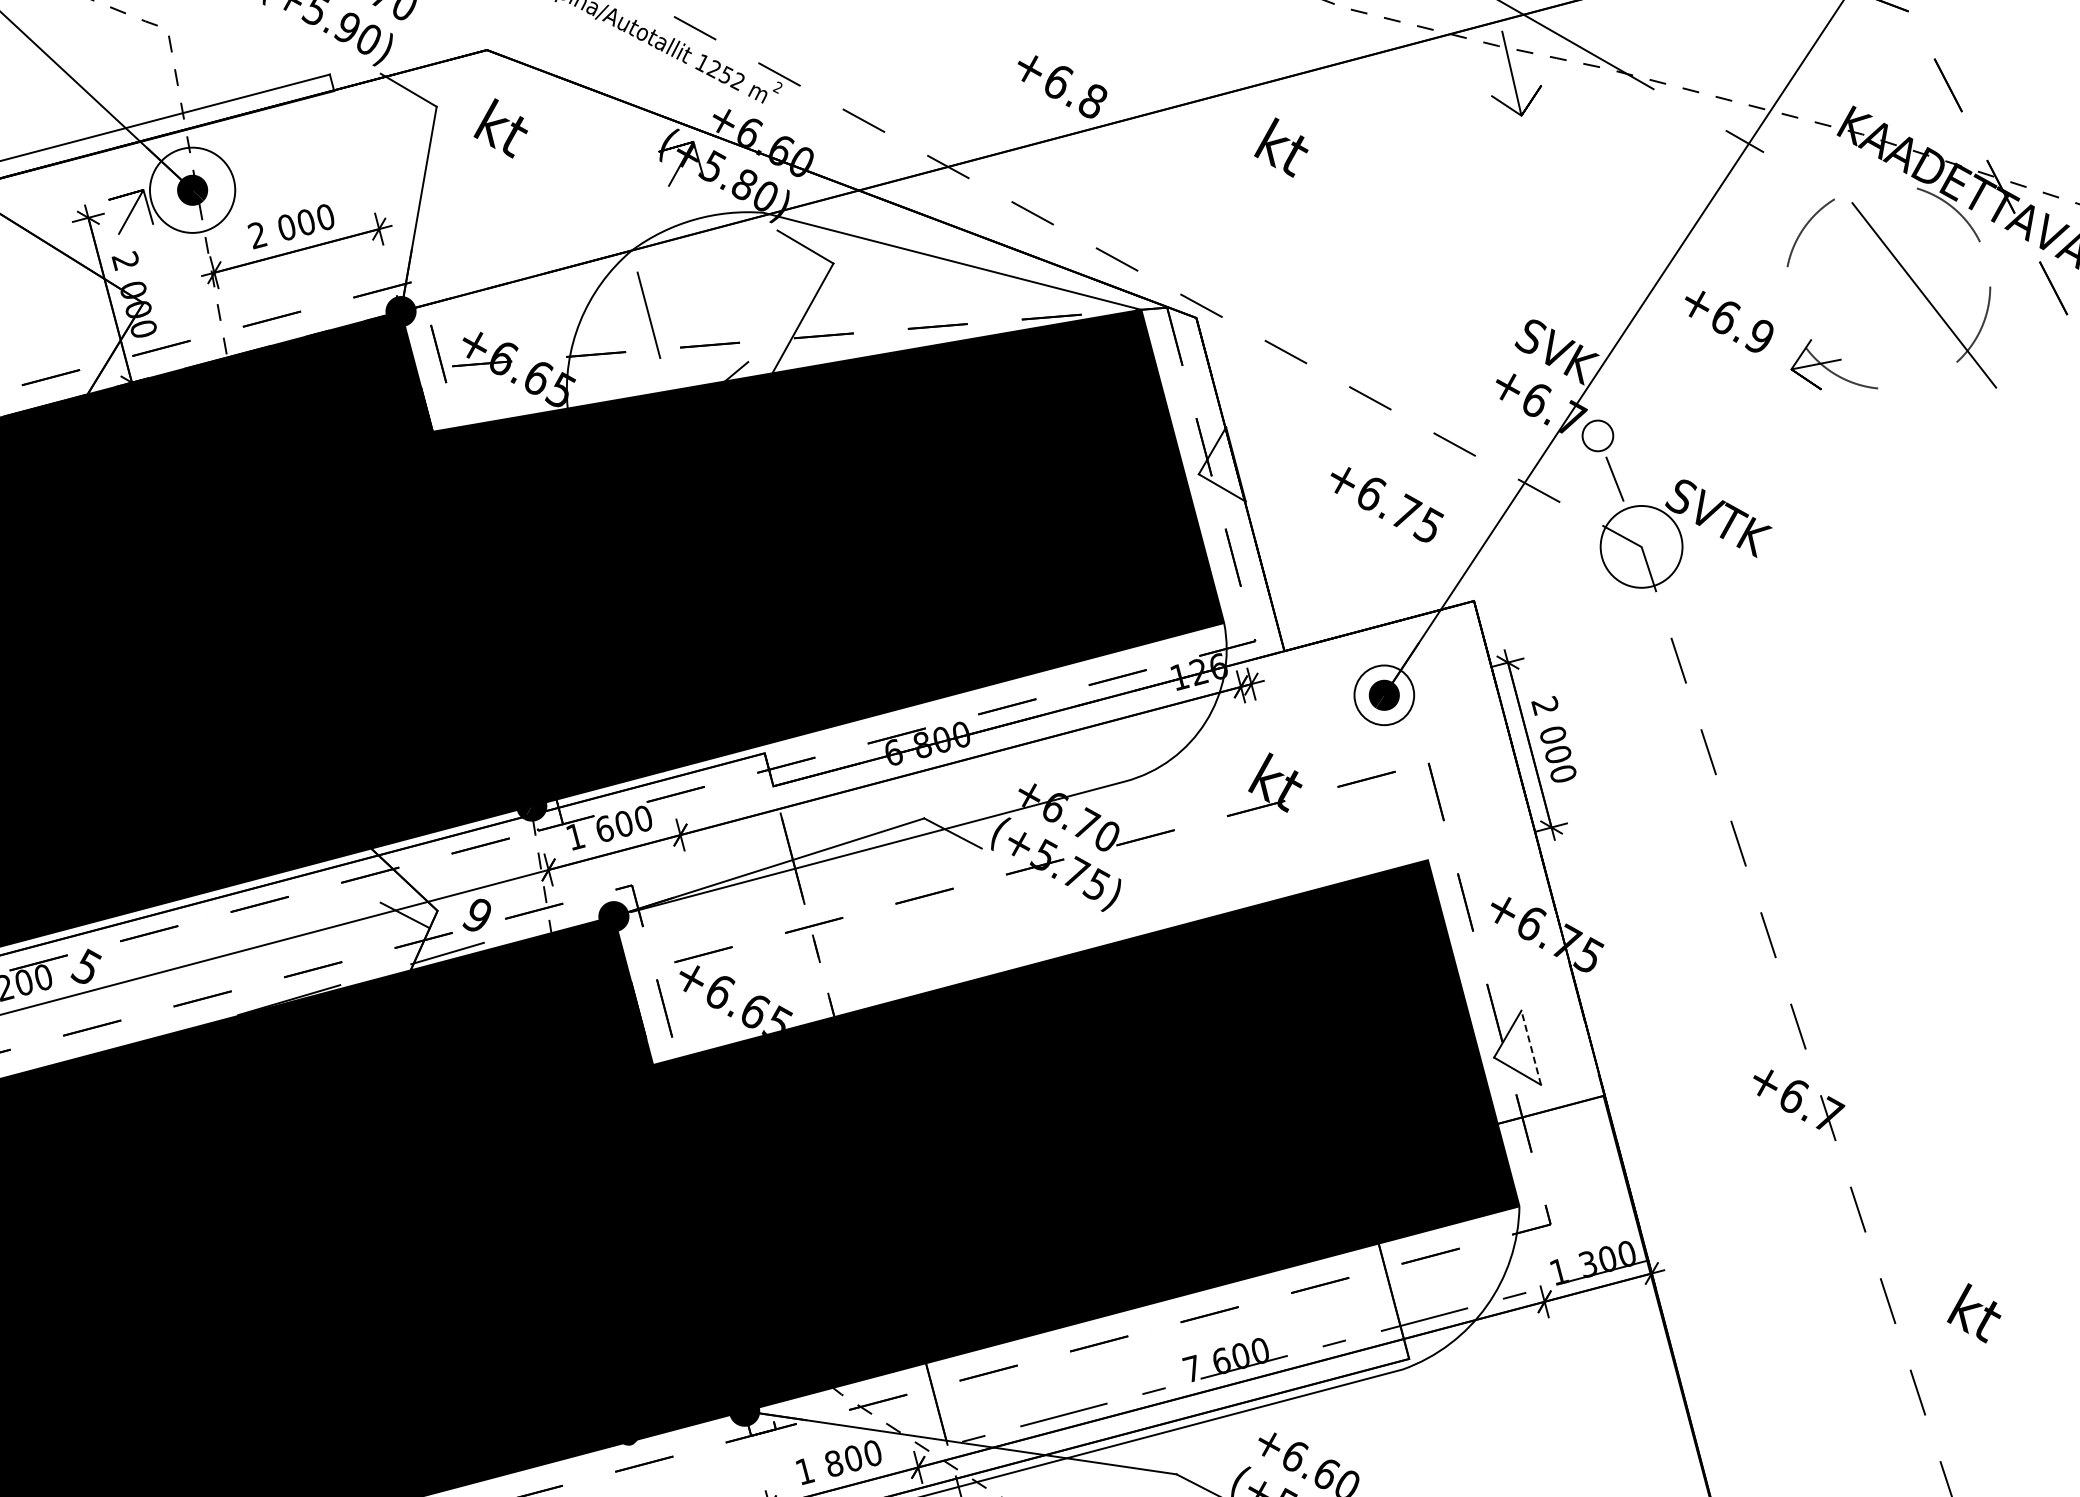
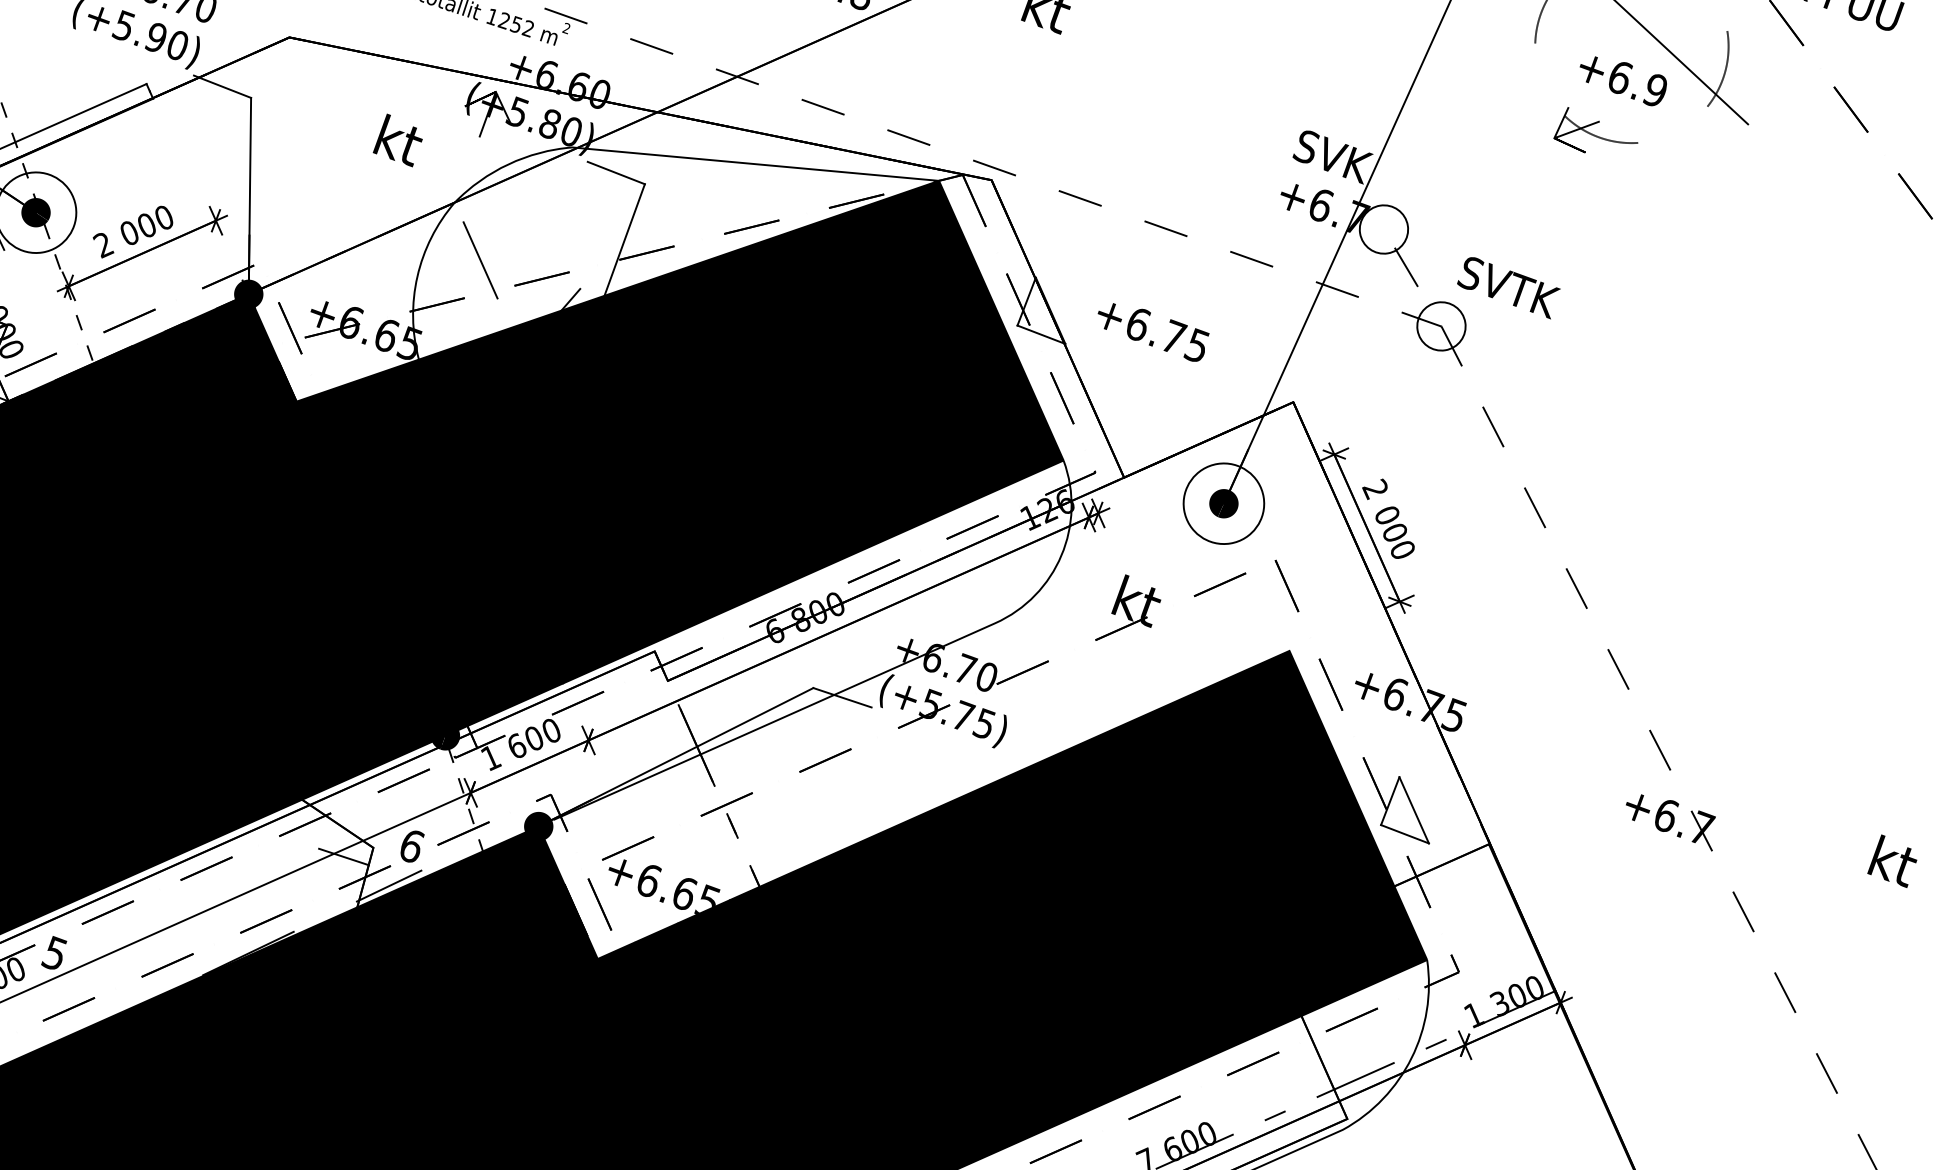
text: (500, 128) -> (396, 141), moved
text: (1729, 321) -> (1624, 81), moved
circle: (1597, 435) -> (1383, 229), size x1.67
text: (1386, 504) -> (1154, 332), moved
circle: (1641, 546) -> (1441, 326), size x0.62
circle: (1383, 694) -> (1223, 503), size x1.43
text: (477, 915) -> (411, 846), 9 -> 6
line: (1531, 1047) -> (1414, 809), dashed -> solid
text: (1973, 1313) -> (1890, 862), moved

